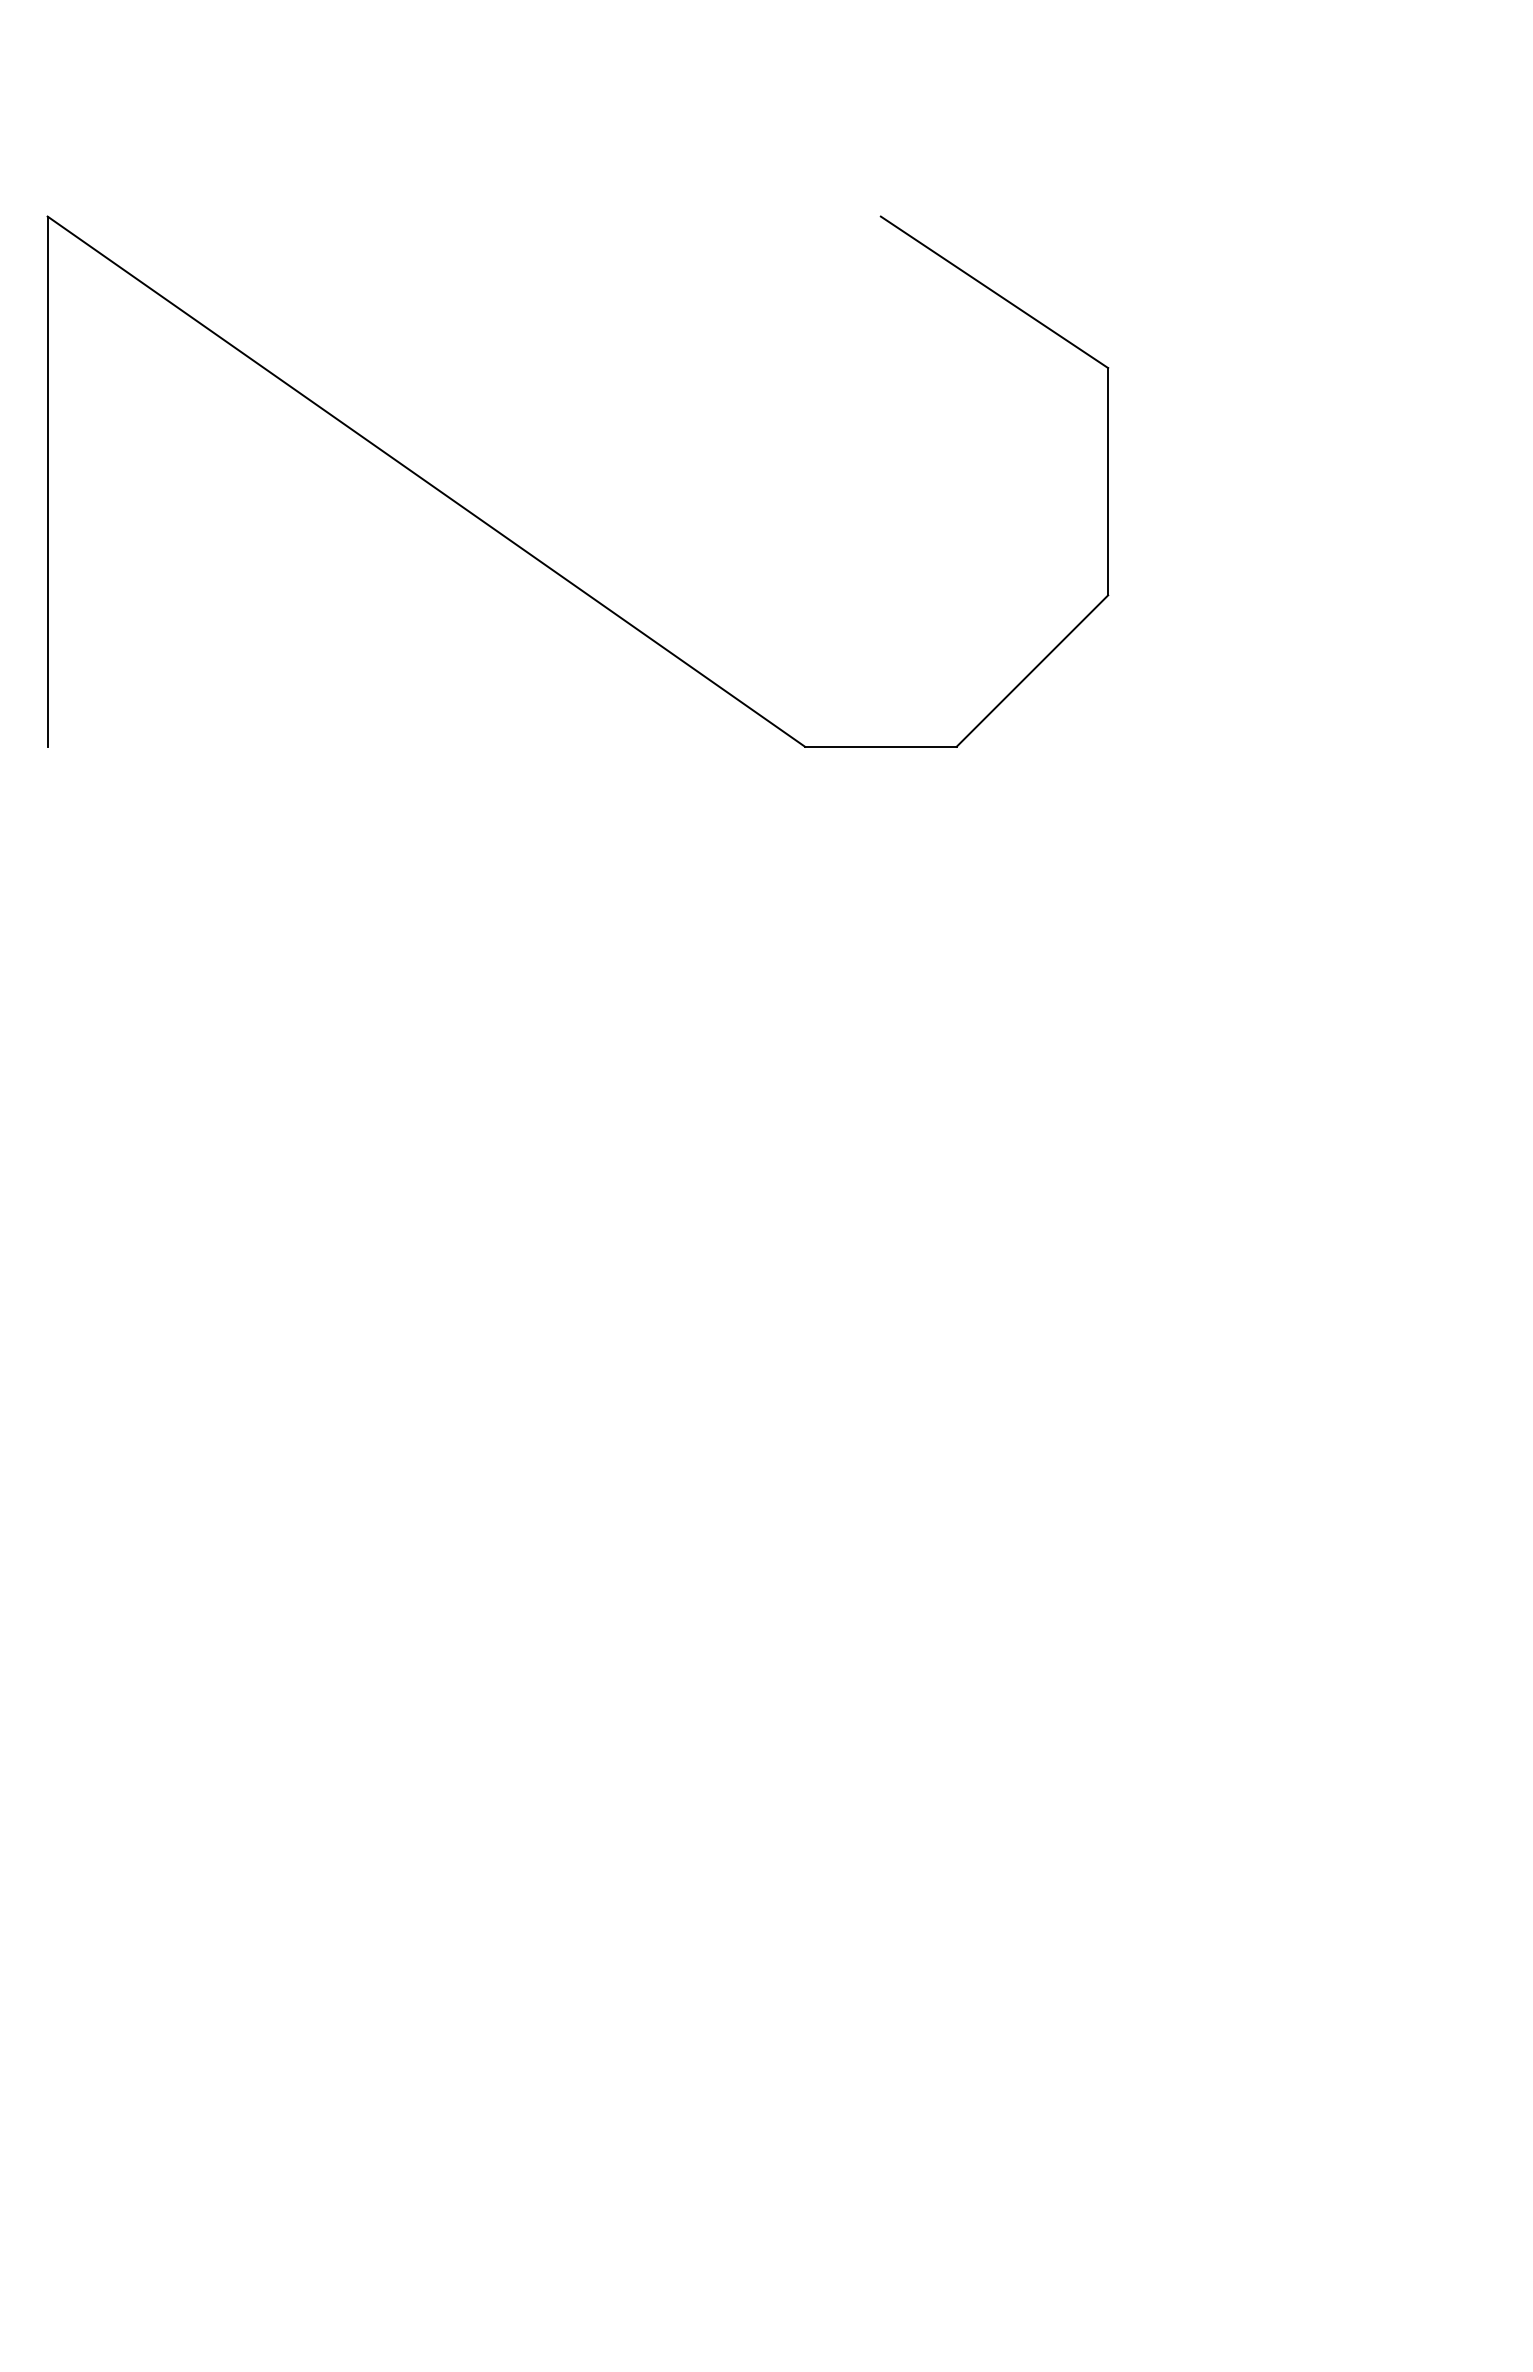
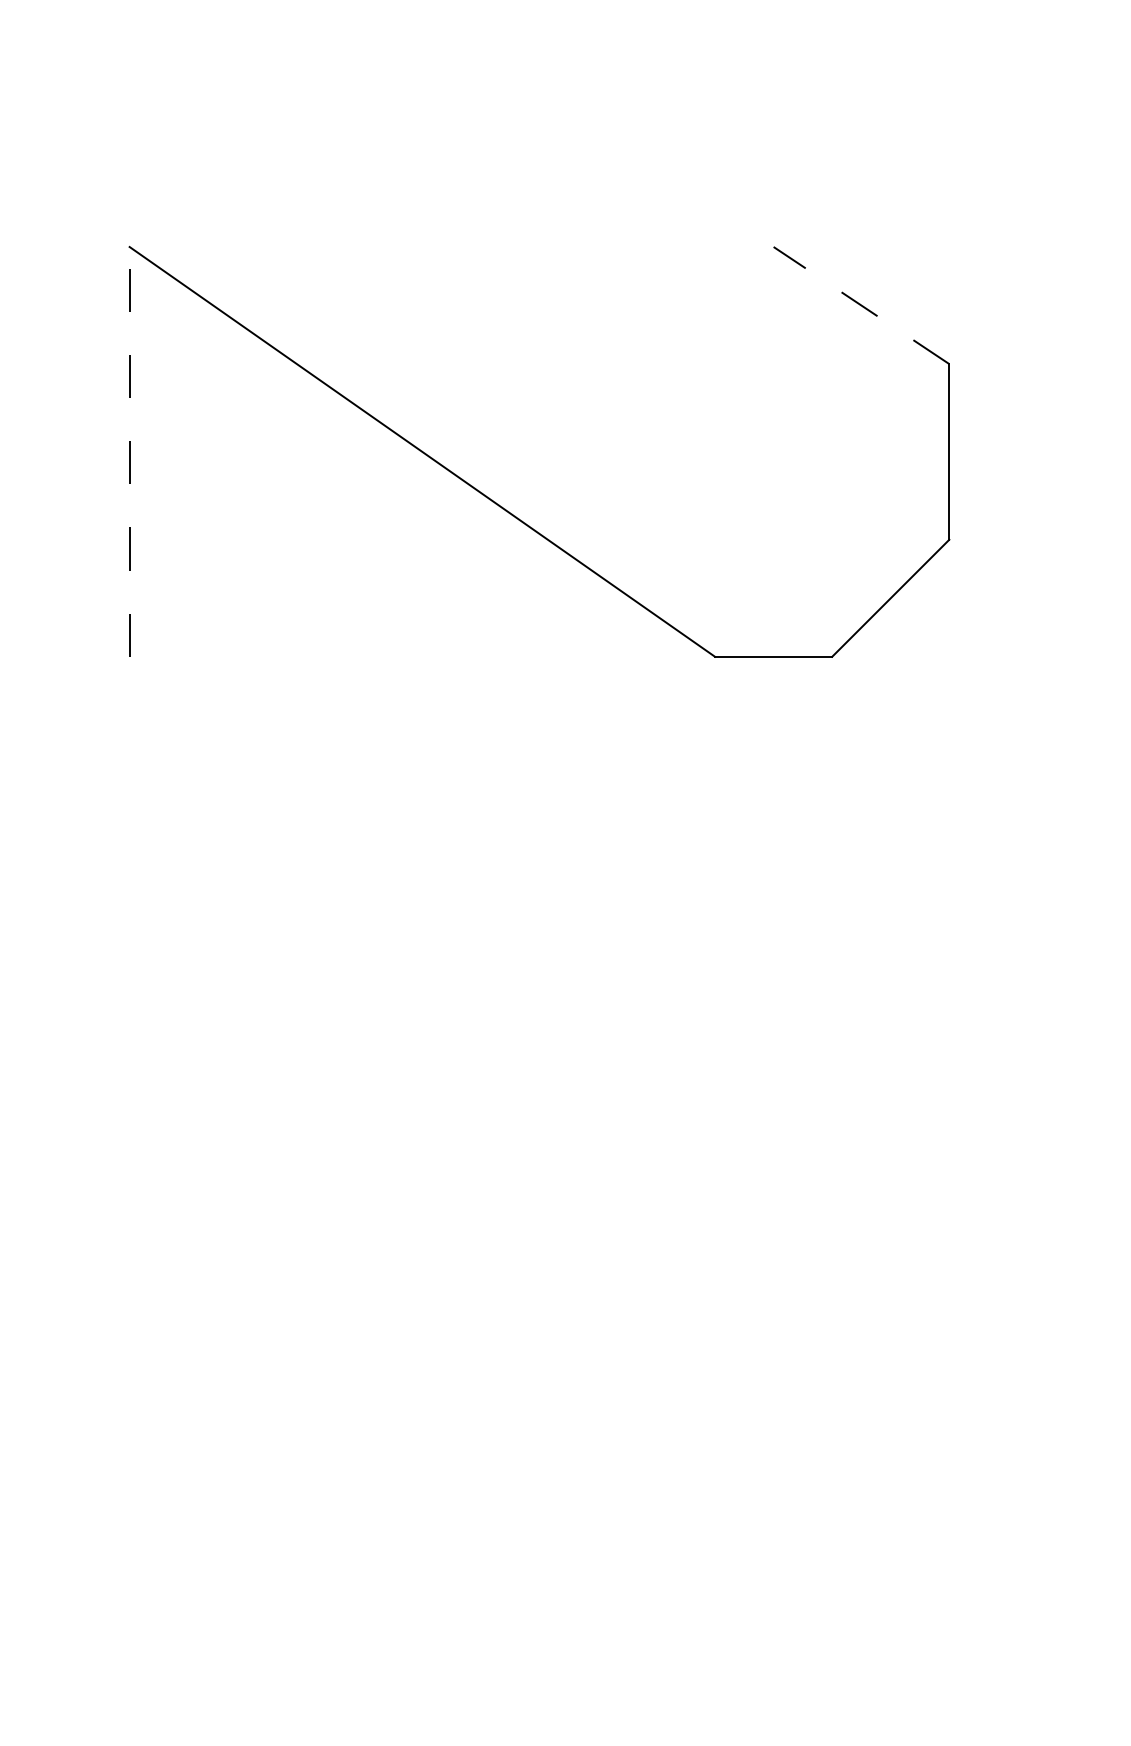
line: (994, 292) -> (861, 305), solid -> dashed
line: (47, 481) -> (129, 451), solid -> dashed

